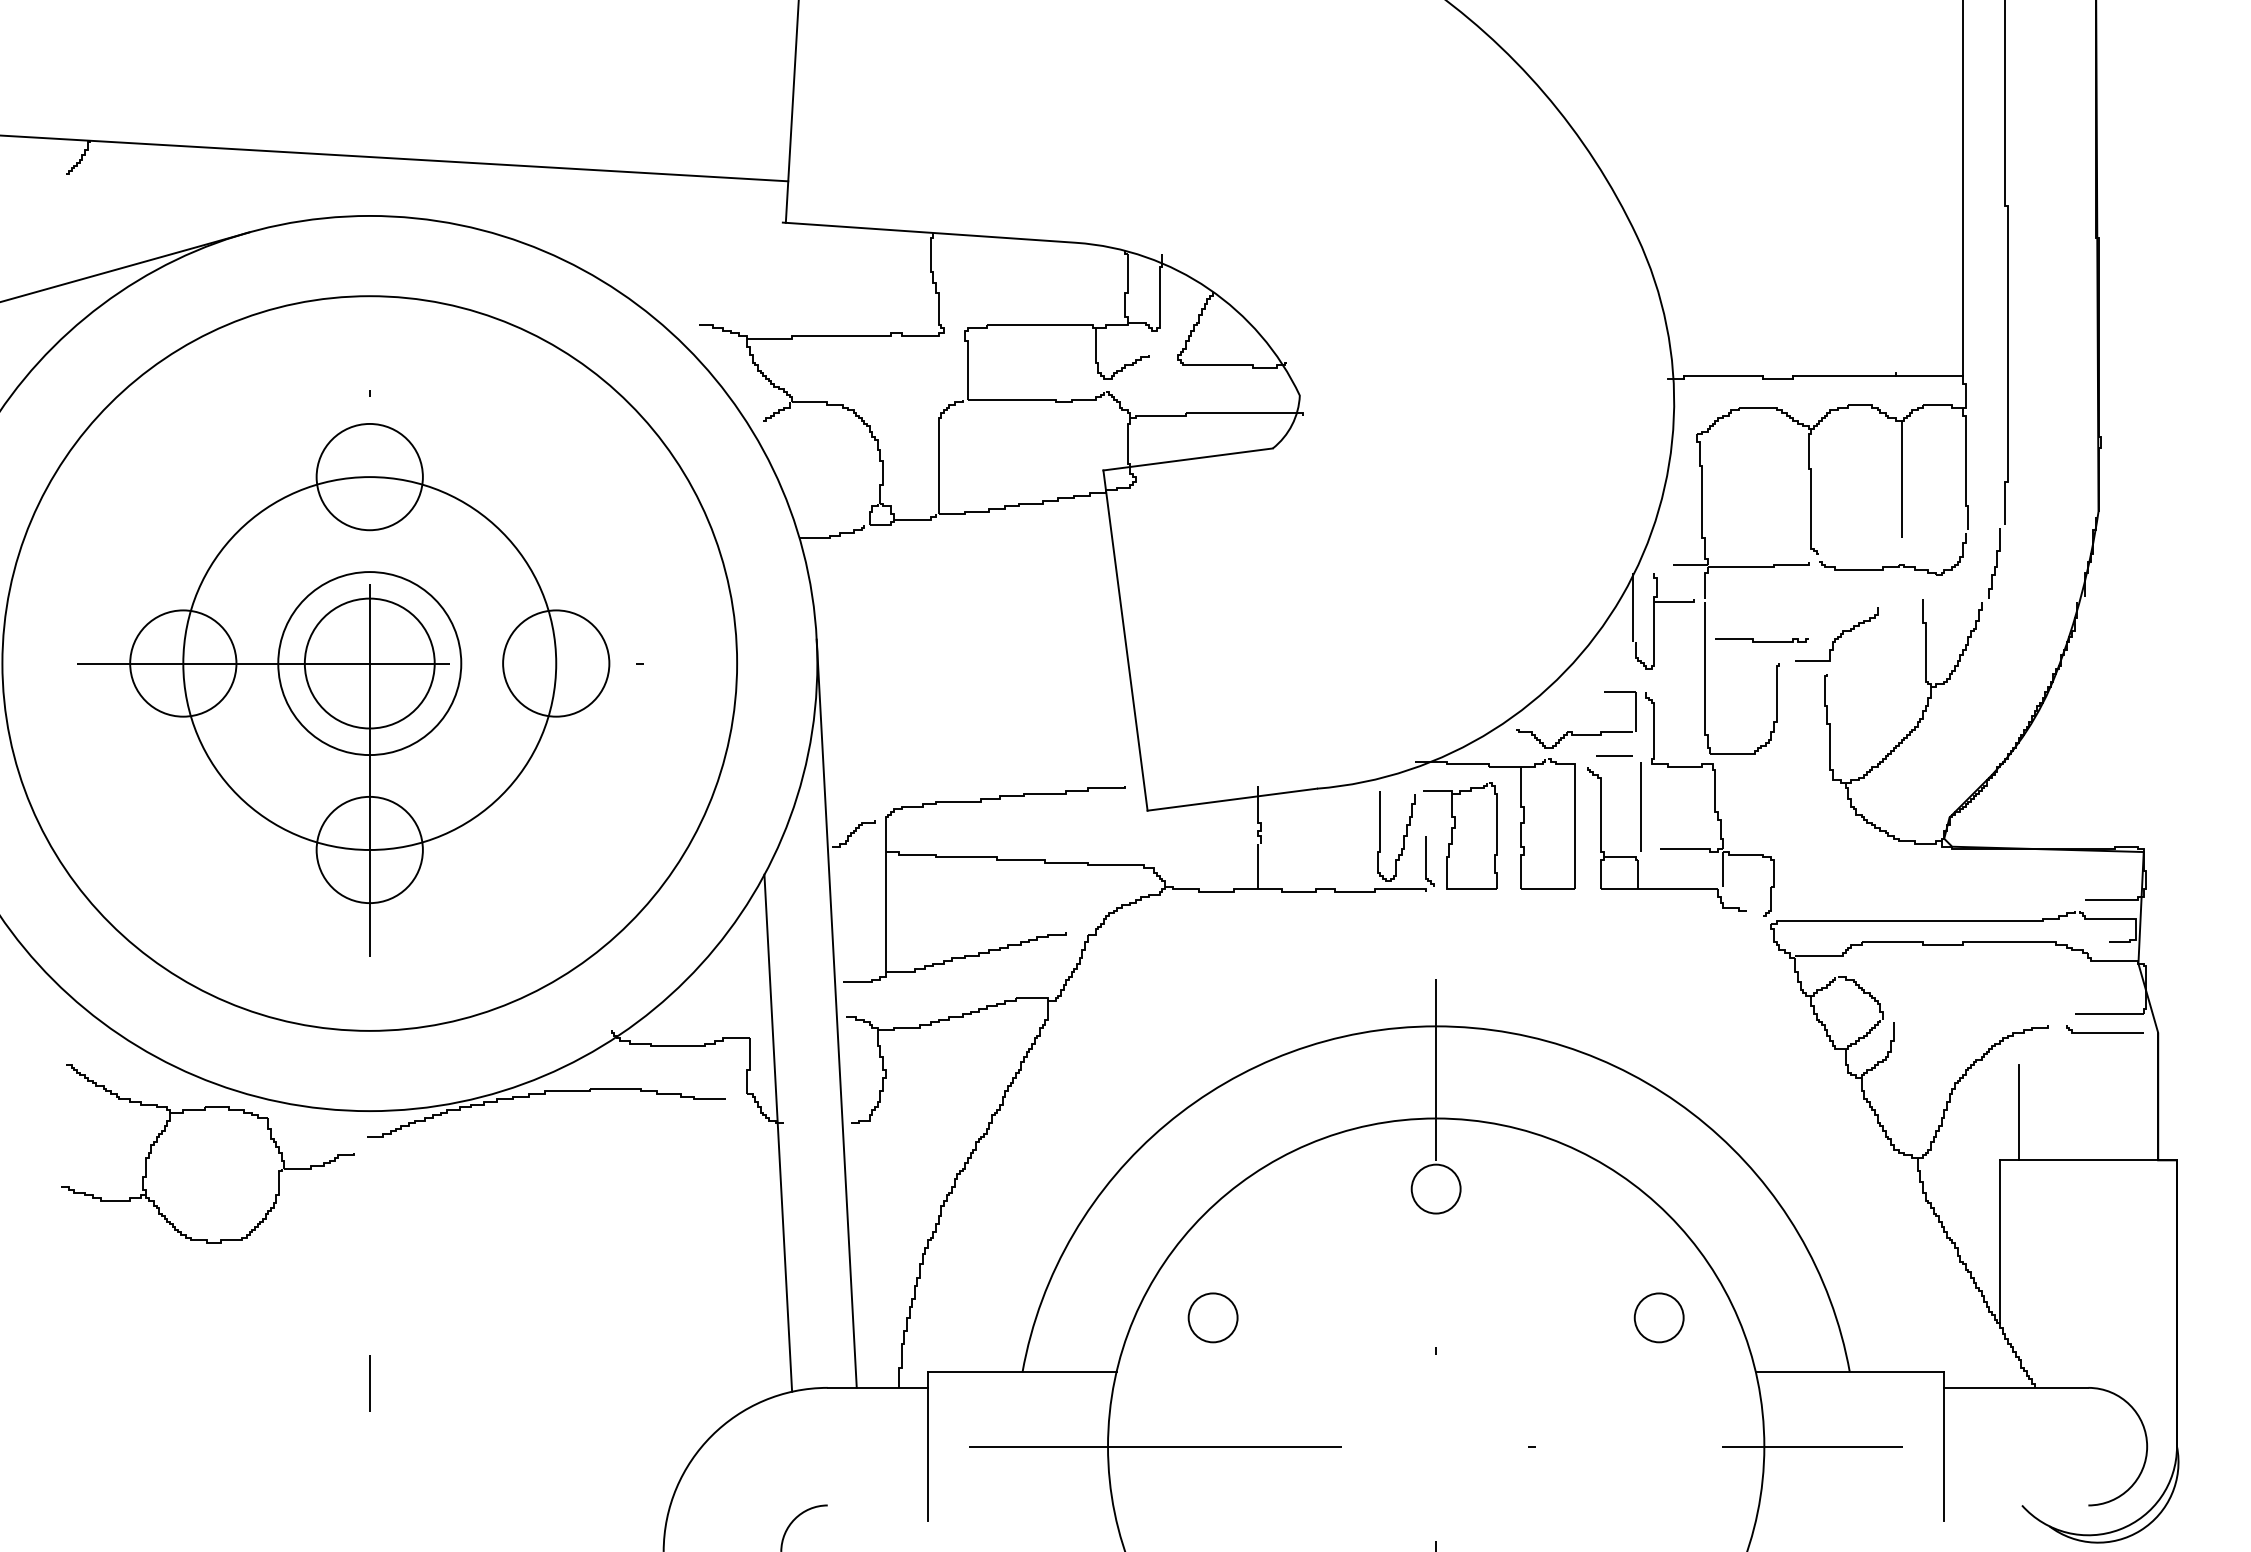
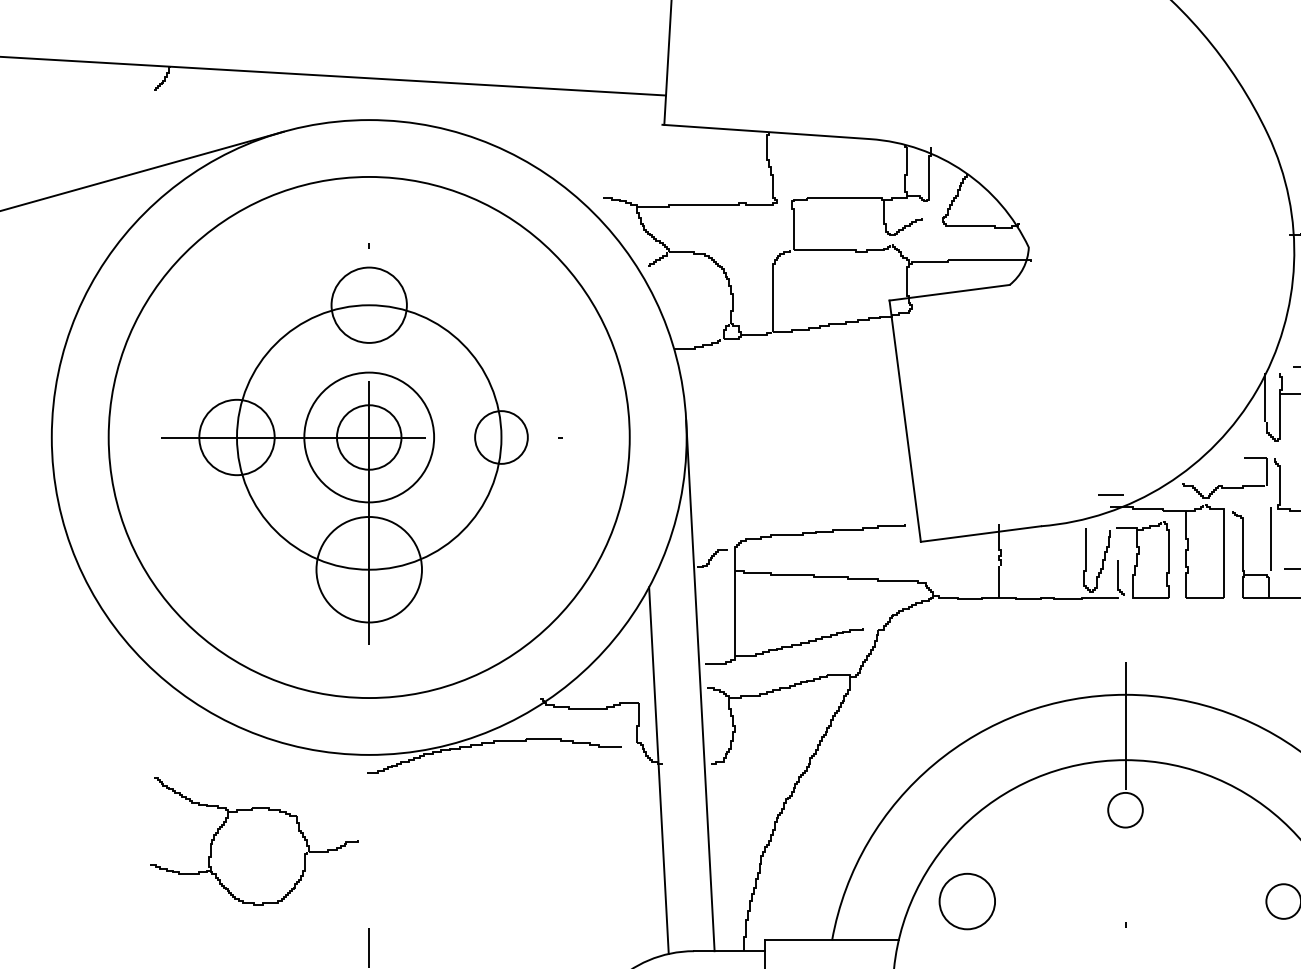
circle: (369, 663) -> (369, 437), size x0.7
circle: (556, 663) -> (501, 437), size x0.7
line: (1614, 755) -> (1110, 494), moved
circle: (369, 849) -> (369, 569), size x1.4
part: (207, 1153) -> (254, 841), moved
circle: (1212, 1317) -> (966, 901), size x1.6

